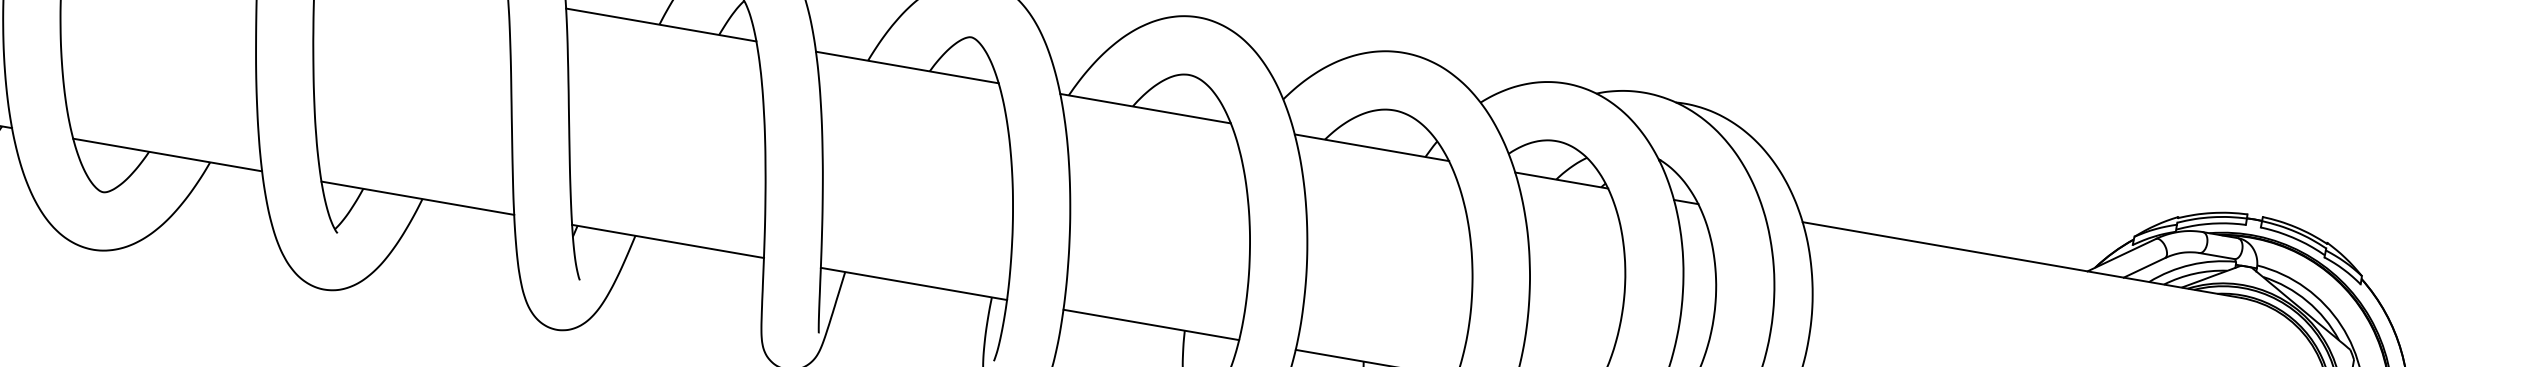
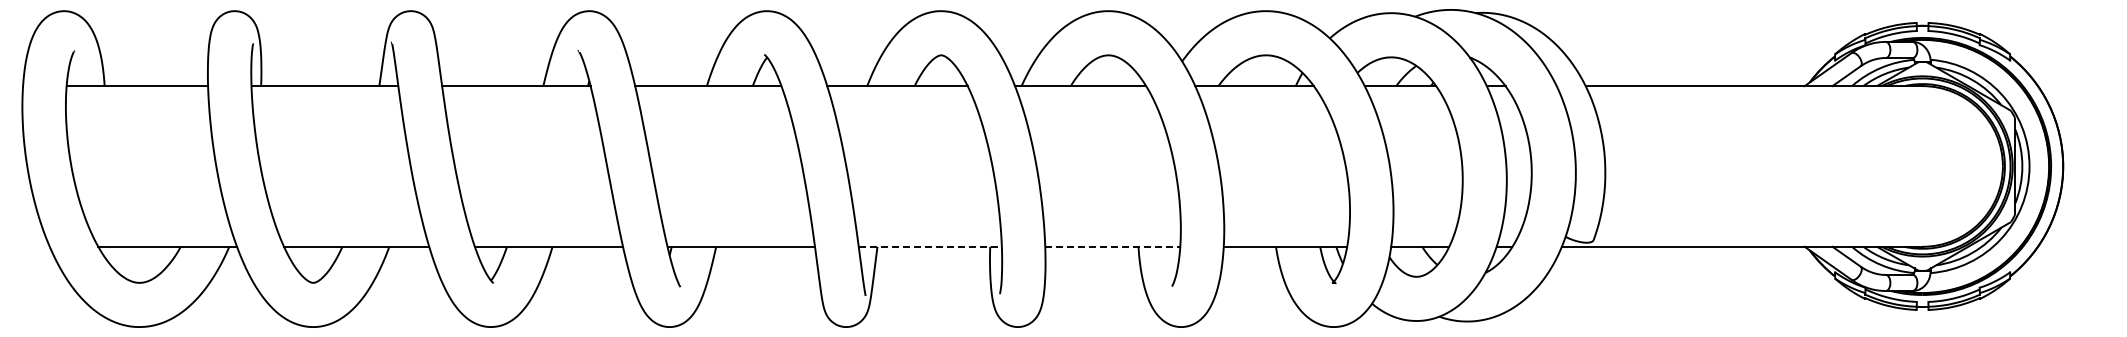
line: (914, 283) -> (930, 246), solid -> dashed
line: (1152, 324) -> (1113, 246), solid -> dashed

